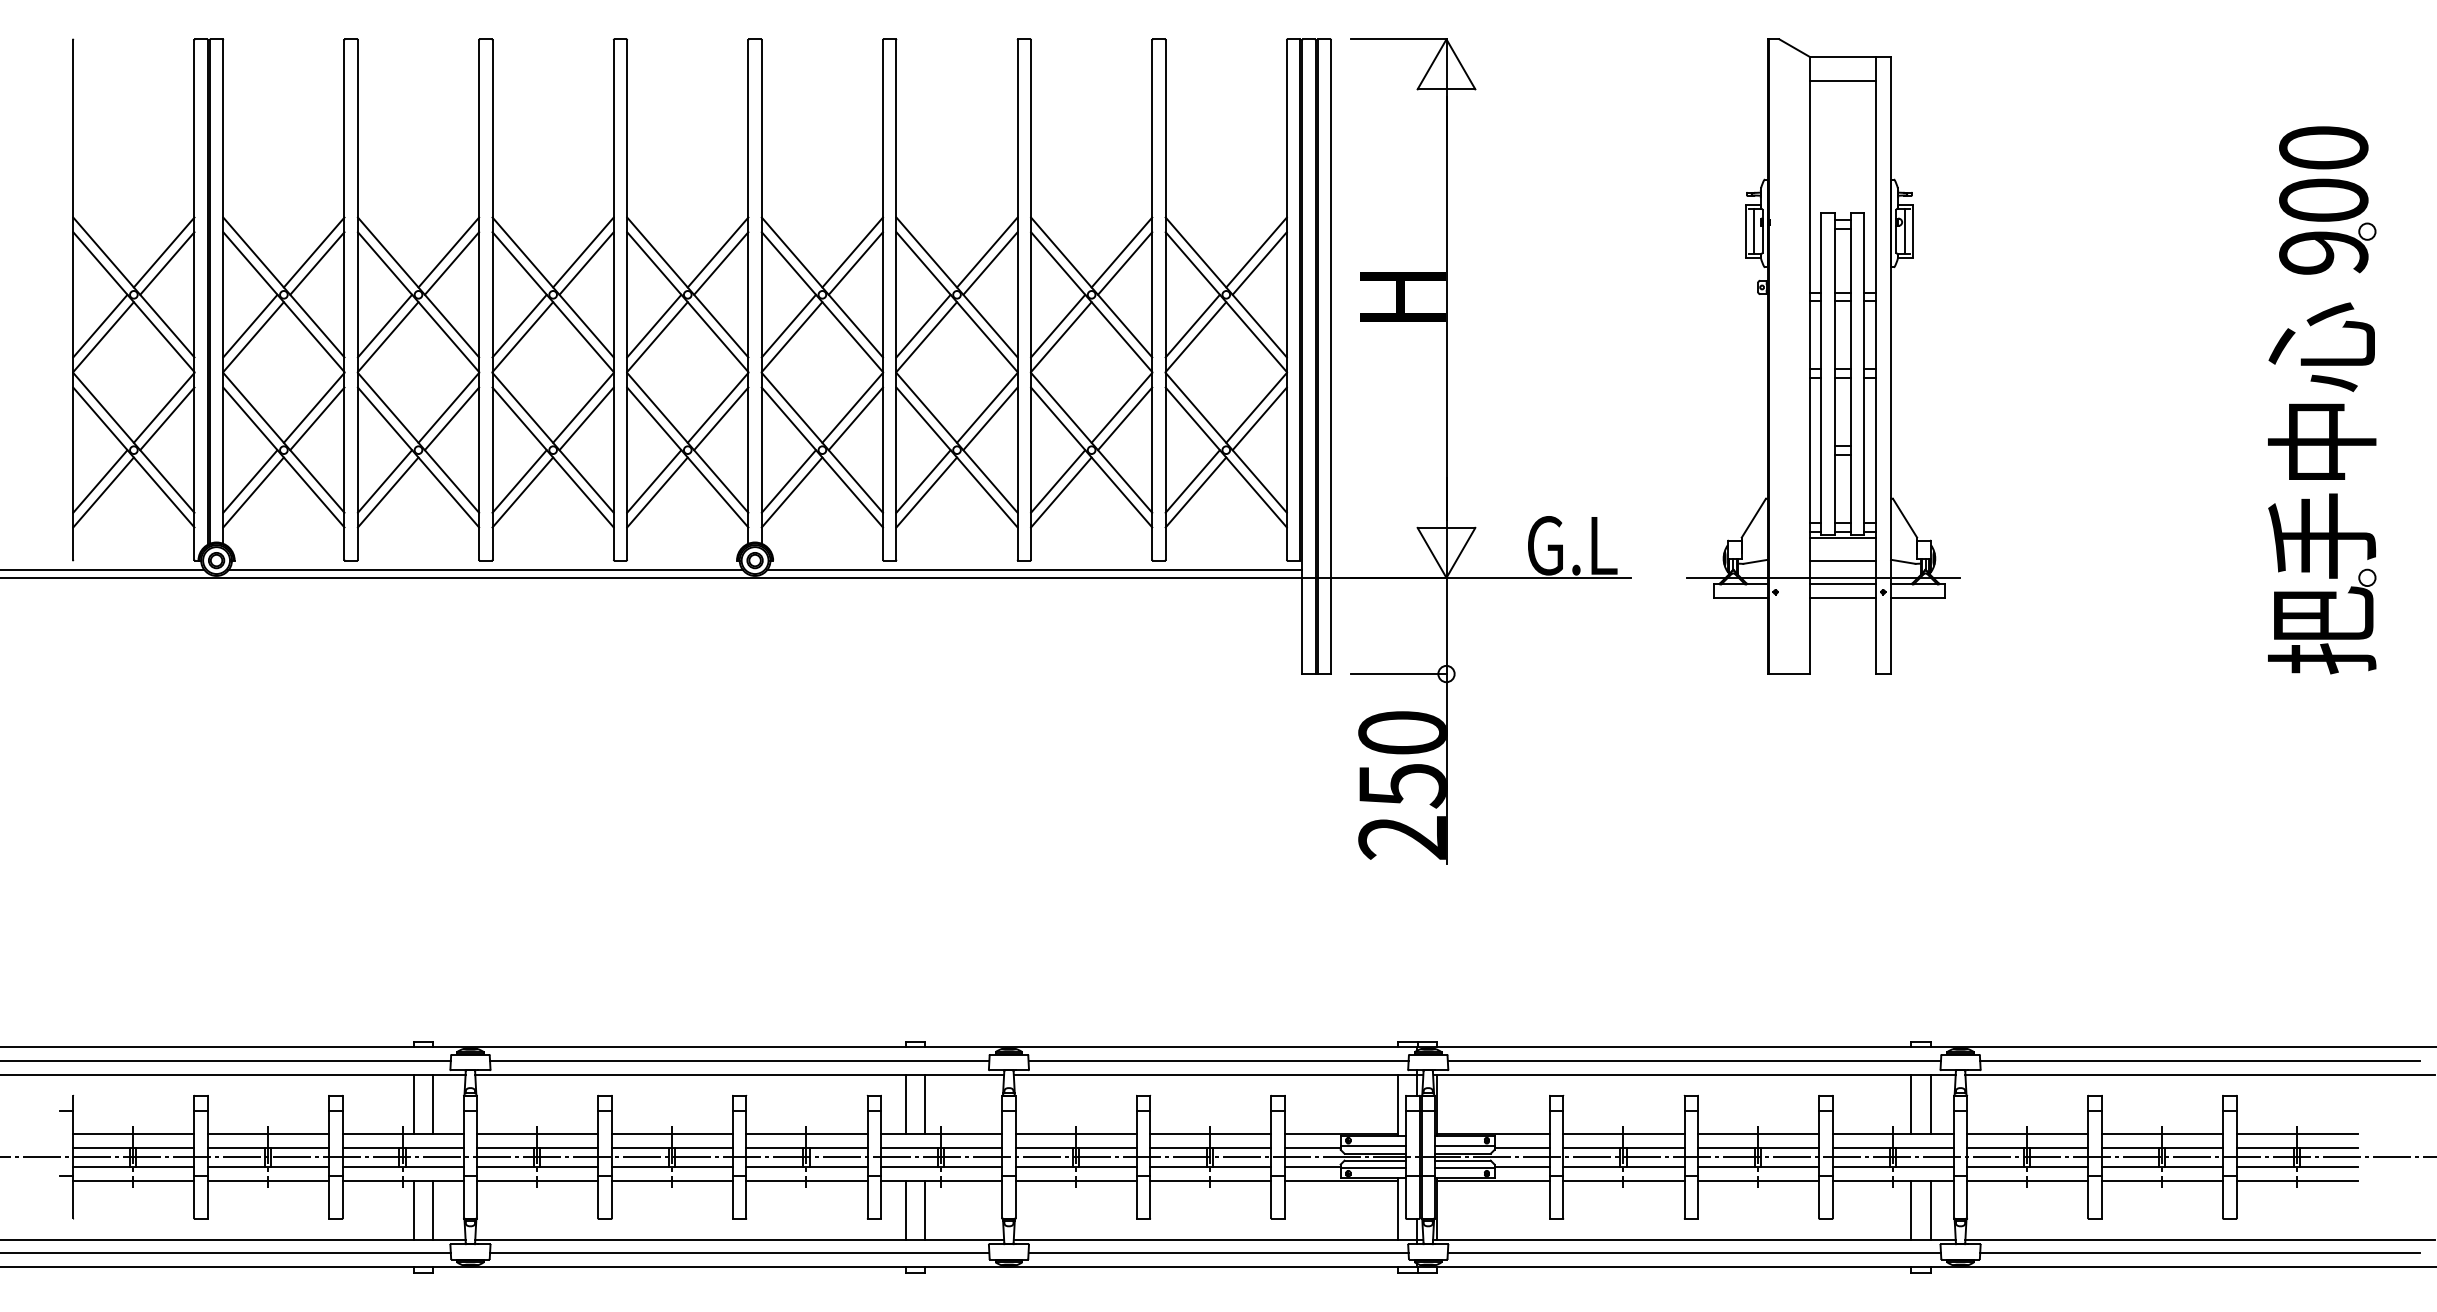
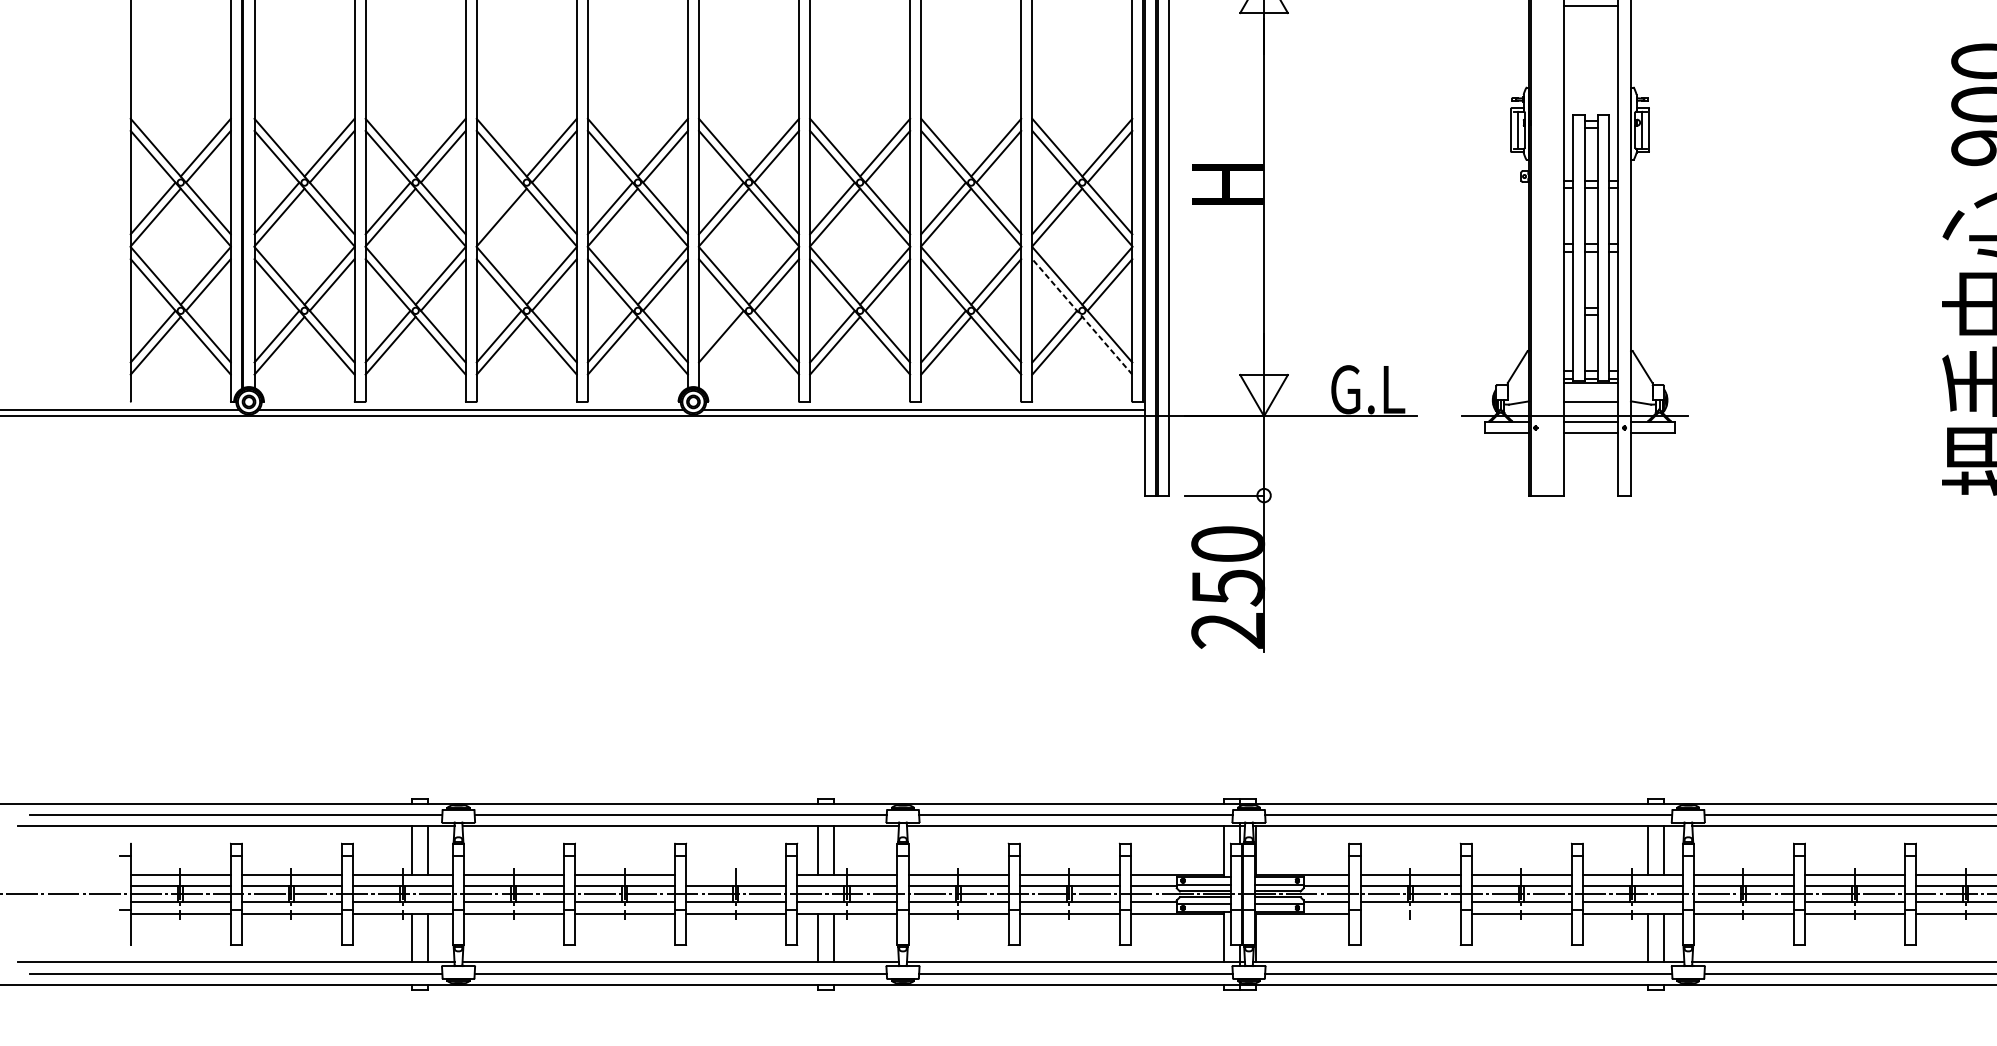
line: (519, 325) -> (499, 207), removed
line: (1226, 457) -> (1082, 316), solid -> dashed
line: (791, 492) -> (723, 345), removed
line: (806, 1133) -> (735, 874), removed
line: (1623, 1180) -> (1410, 913), removed

